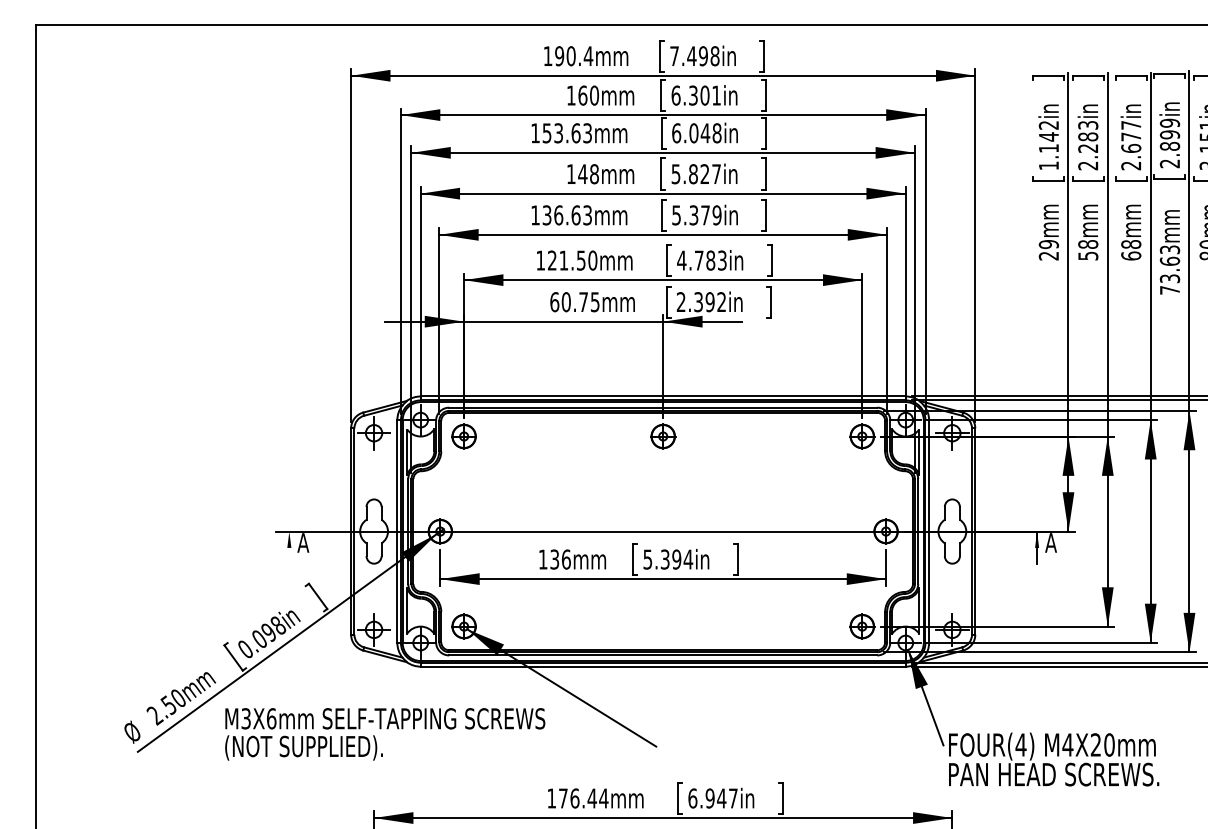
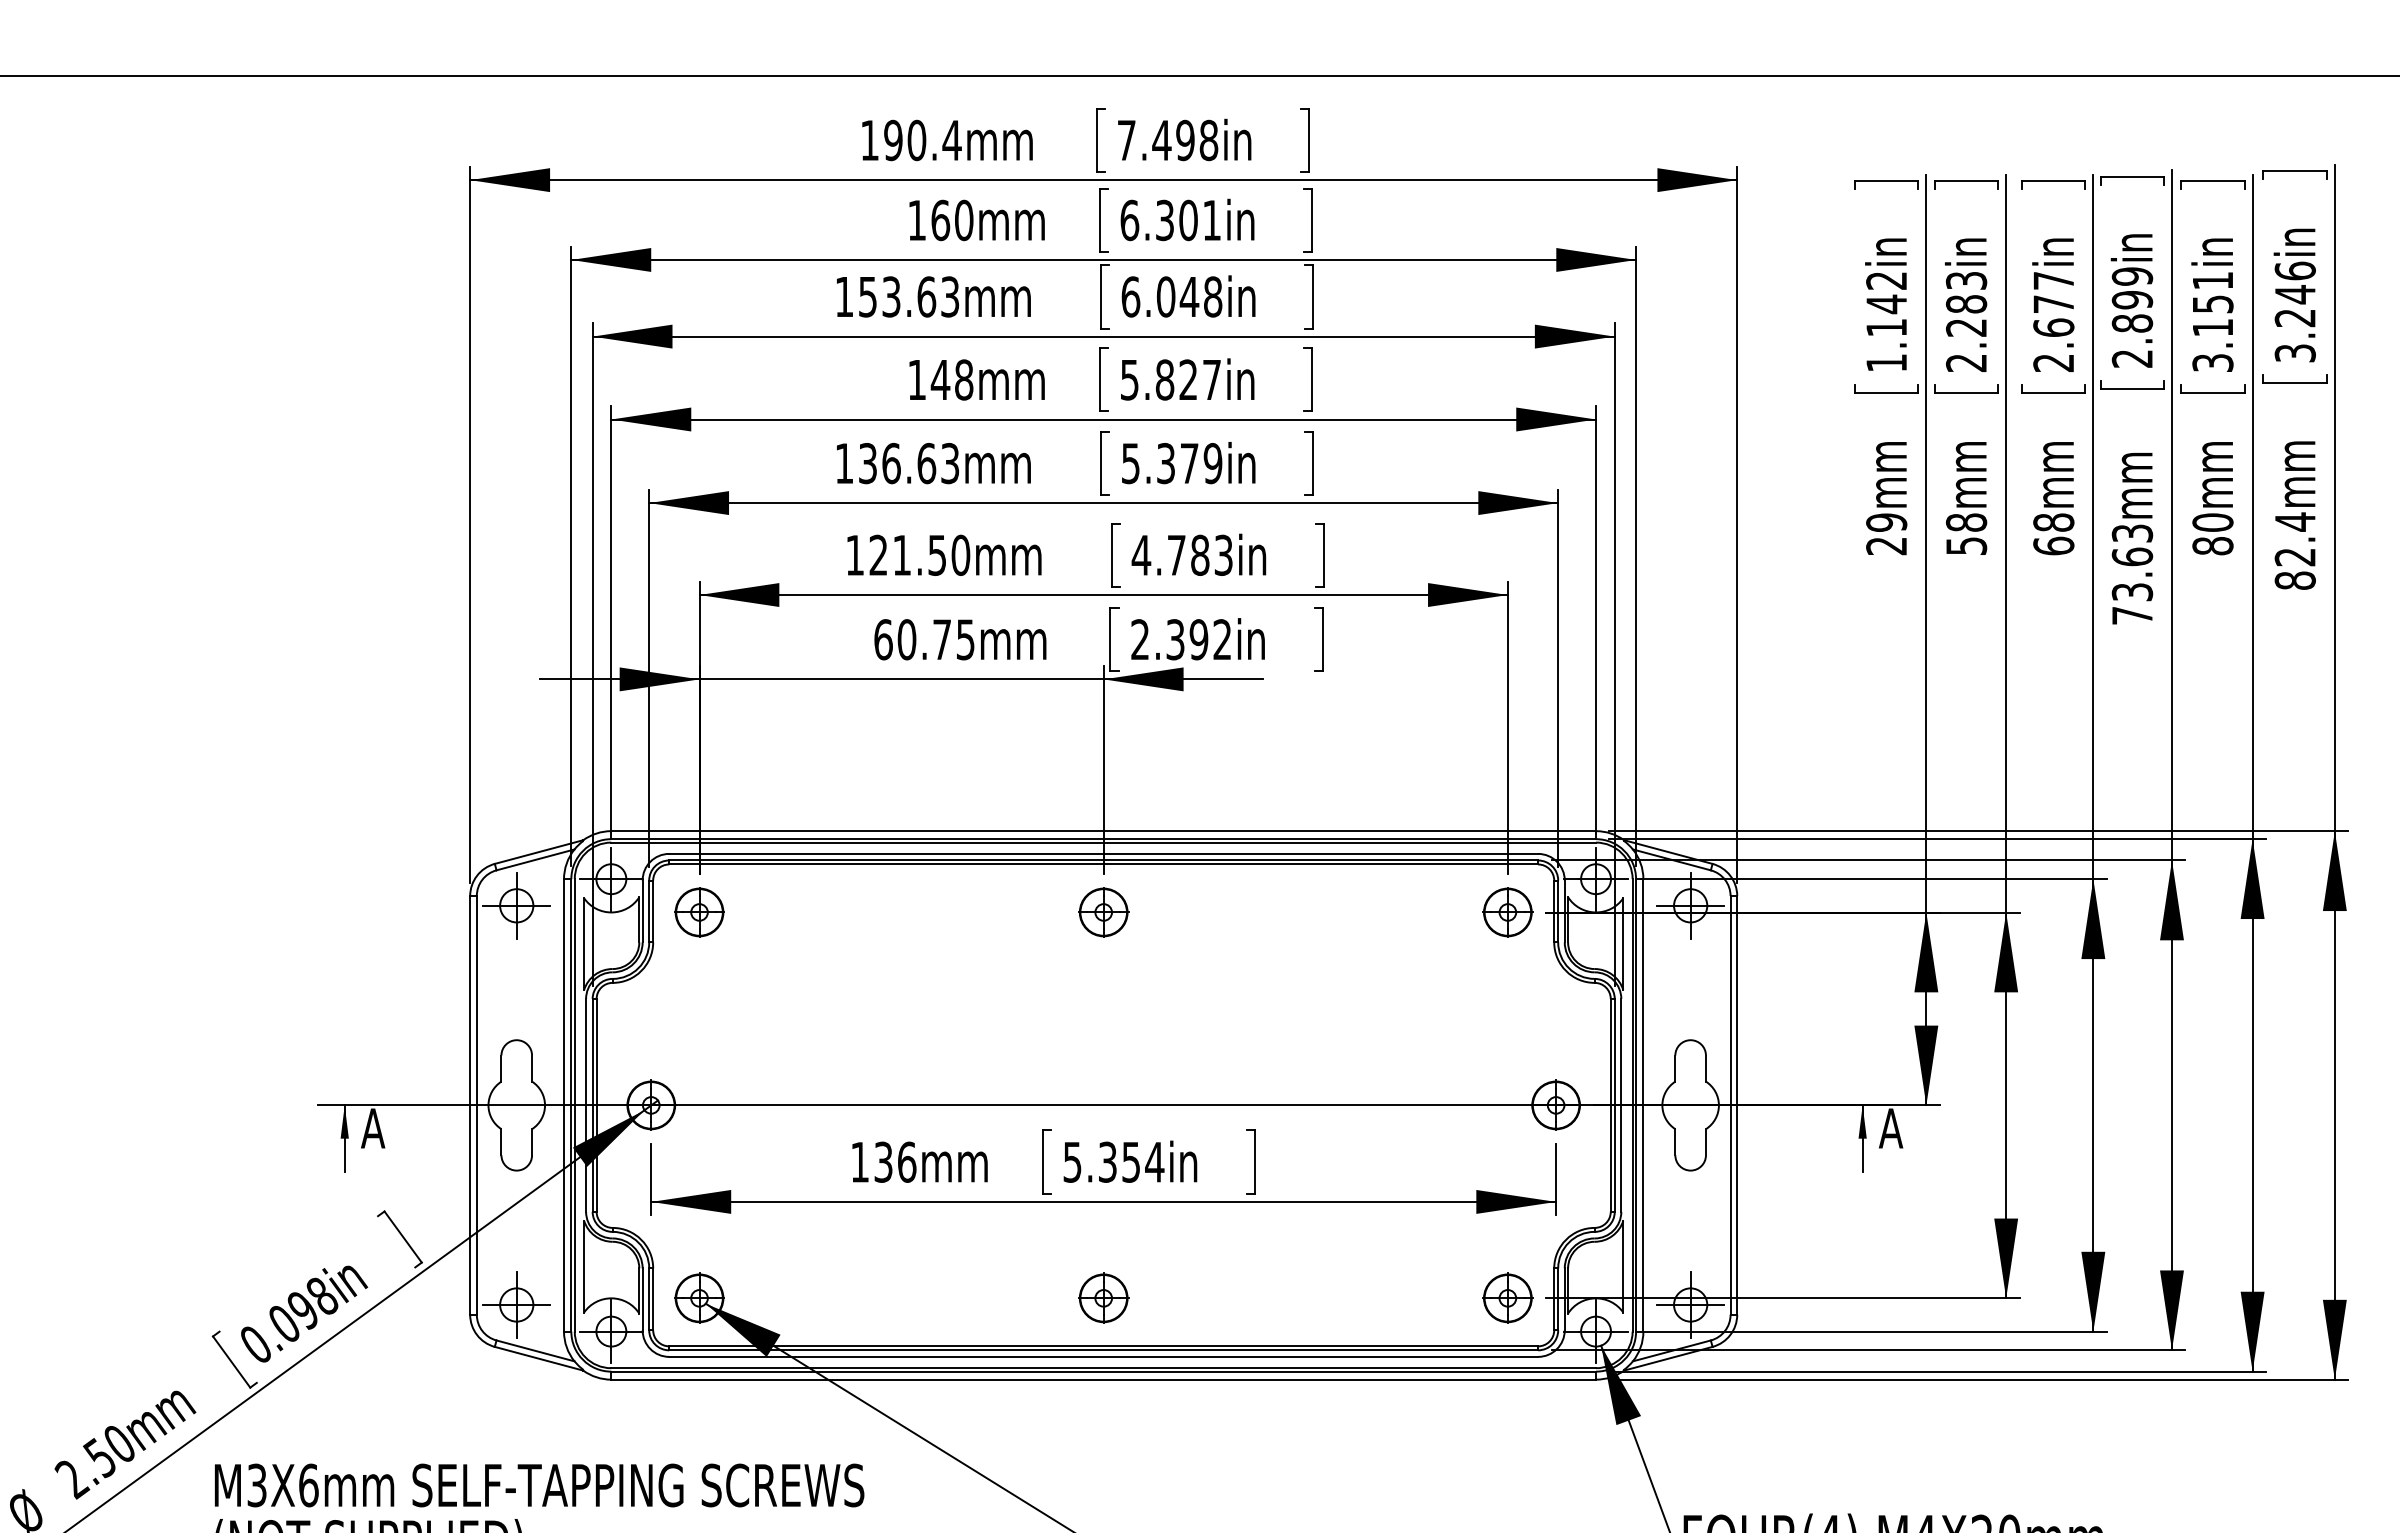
line: (289, 547) -> (345, 1137), added
text: (676, 559) -> (1130, 1162), 5.394in -> 5.354in
part: (663, 626) -> (1104, 1298), added

